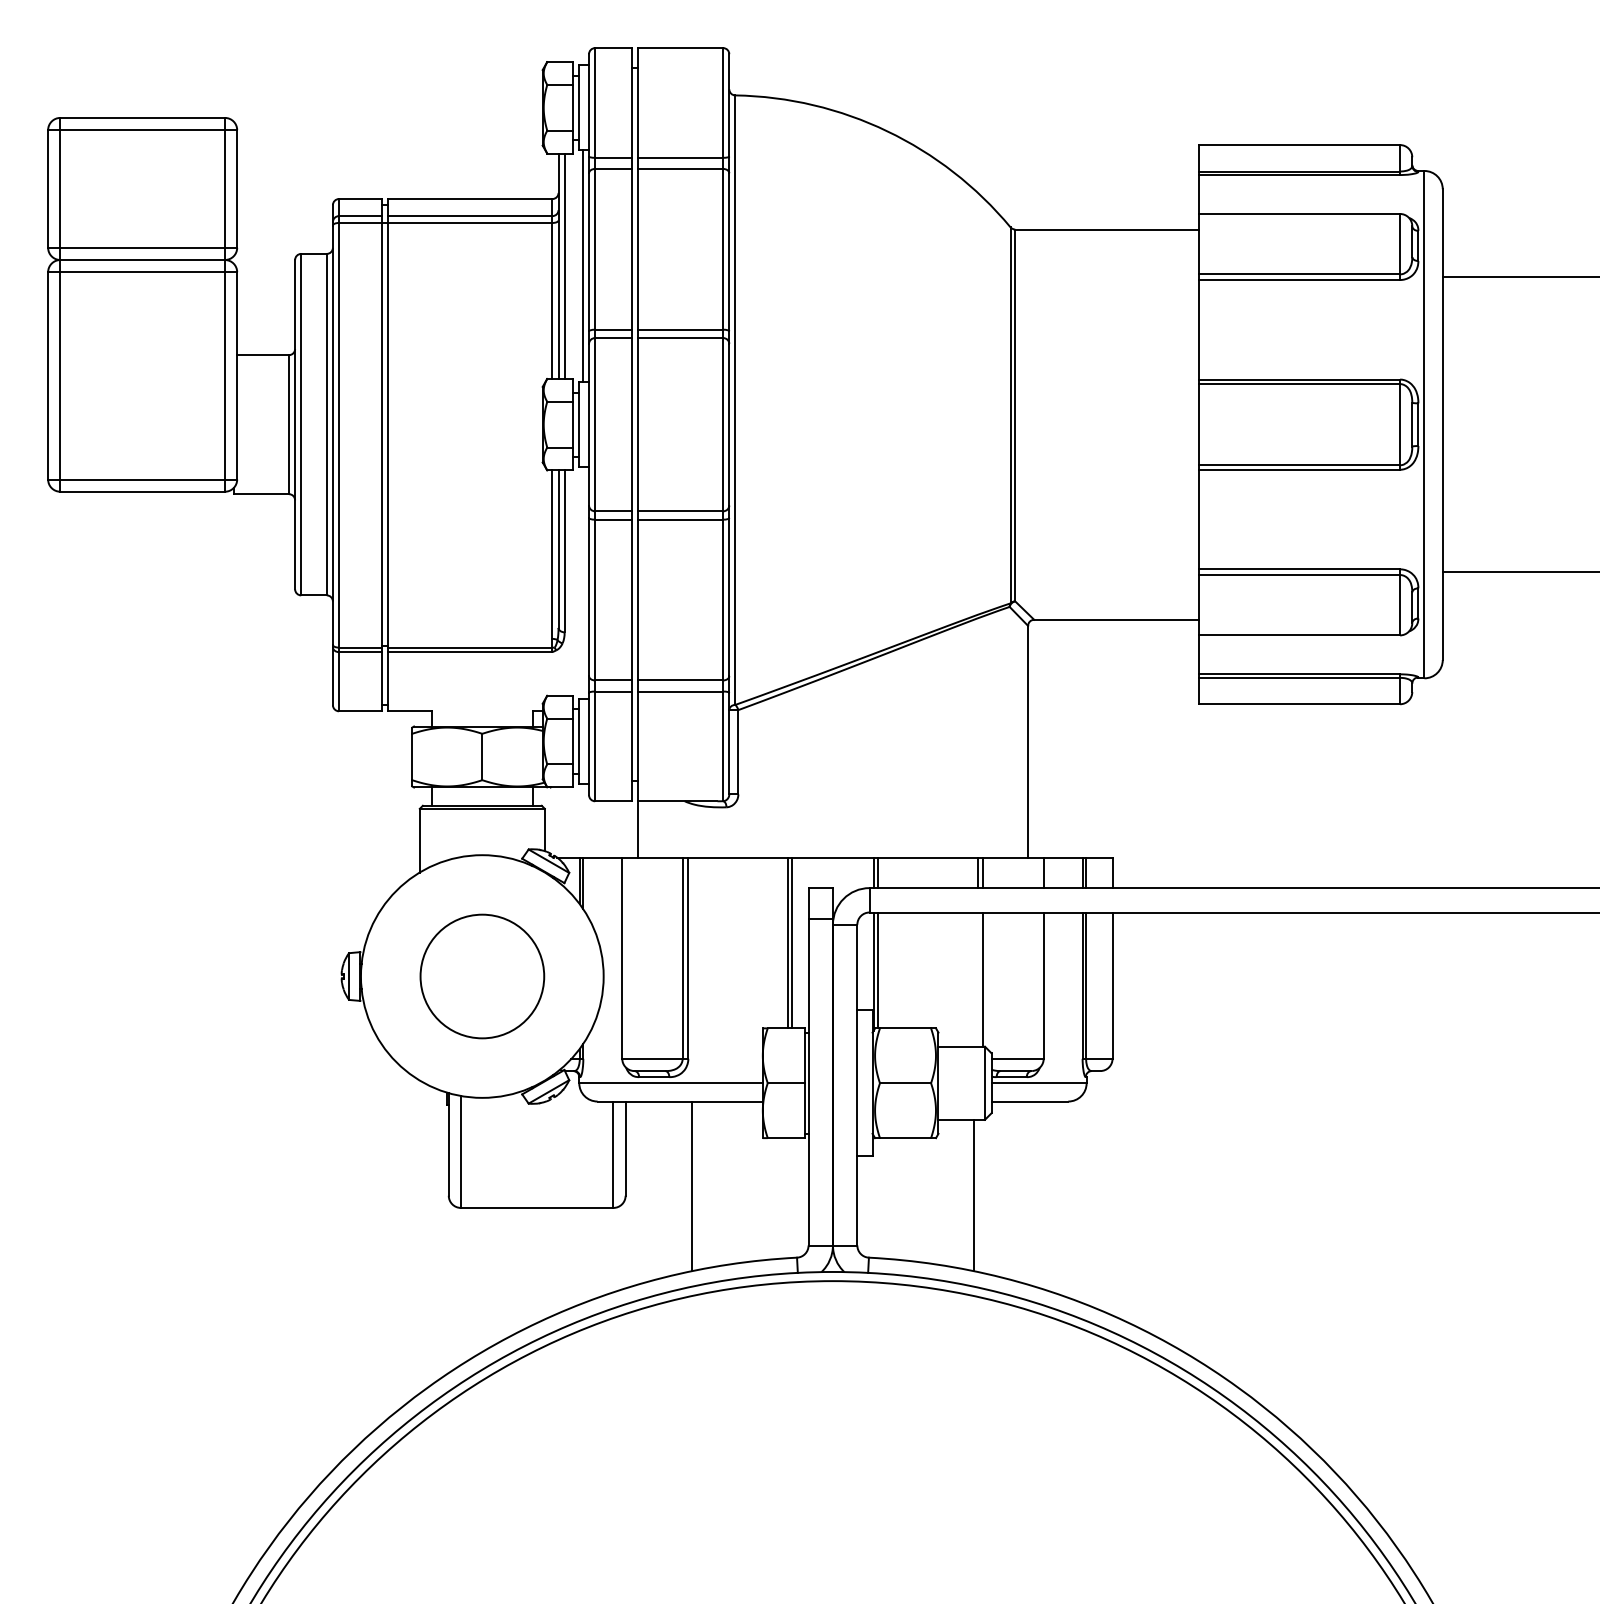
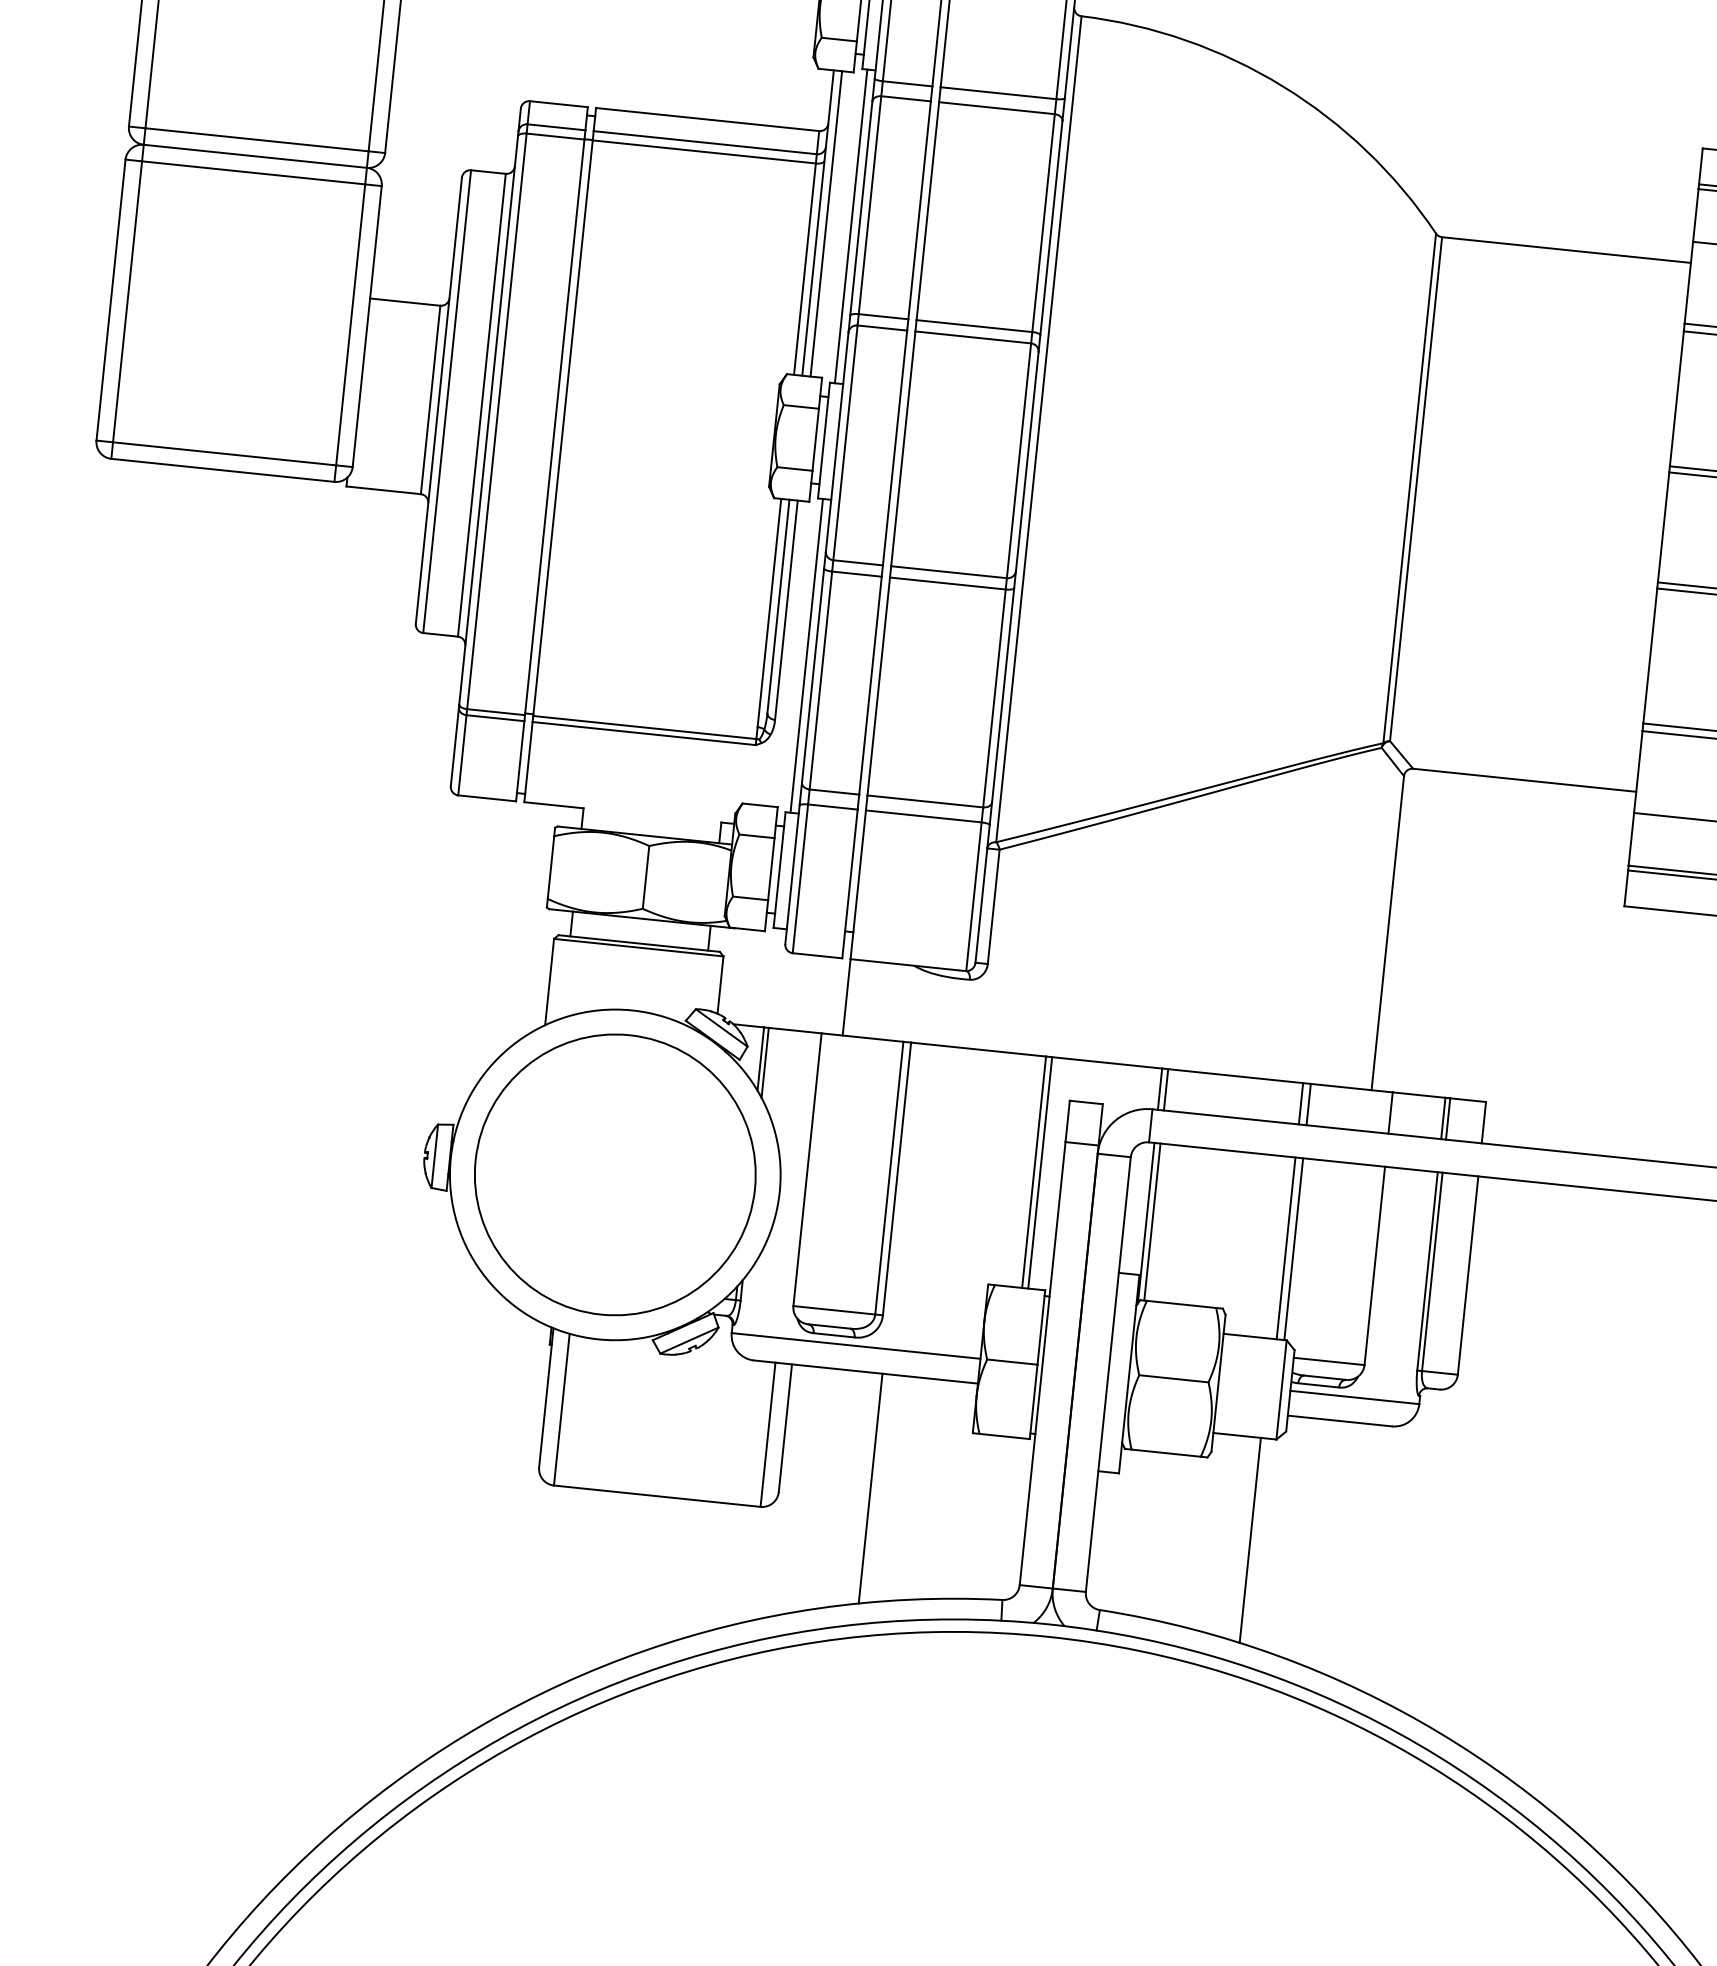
line: (582, 582) -> (806, 654), added
circle: (482, 976) -> (615, 1174), size x1.67
line: (977, 979) -> (1285, 1248), added

